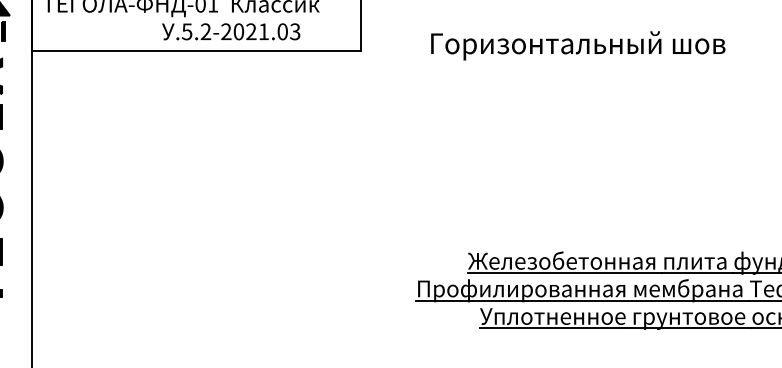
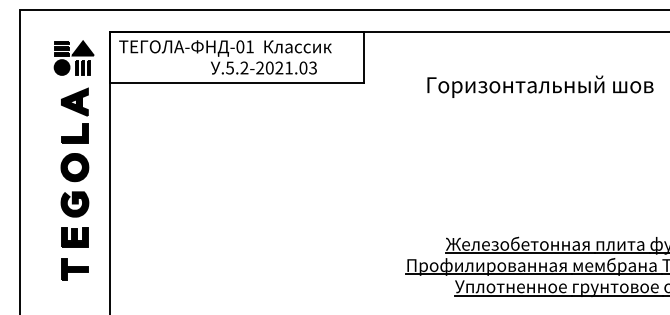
text: (578, 45) -> (540, 86), moved

